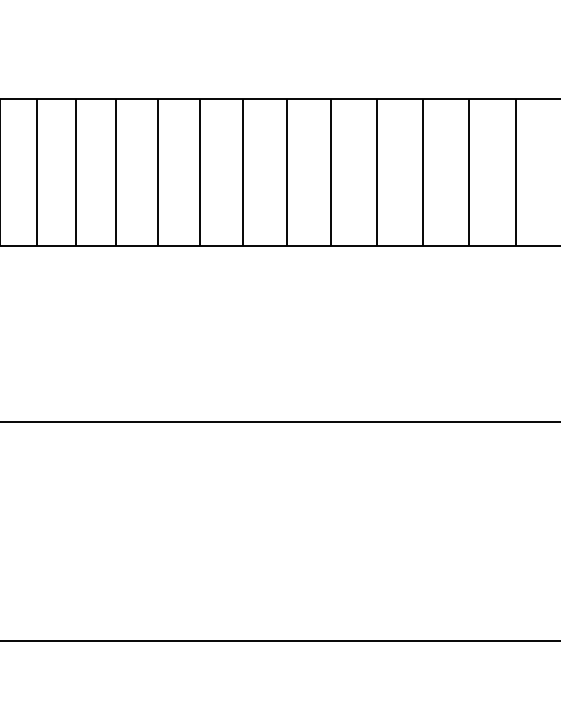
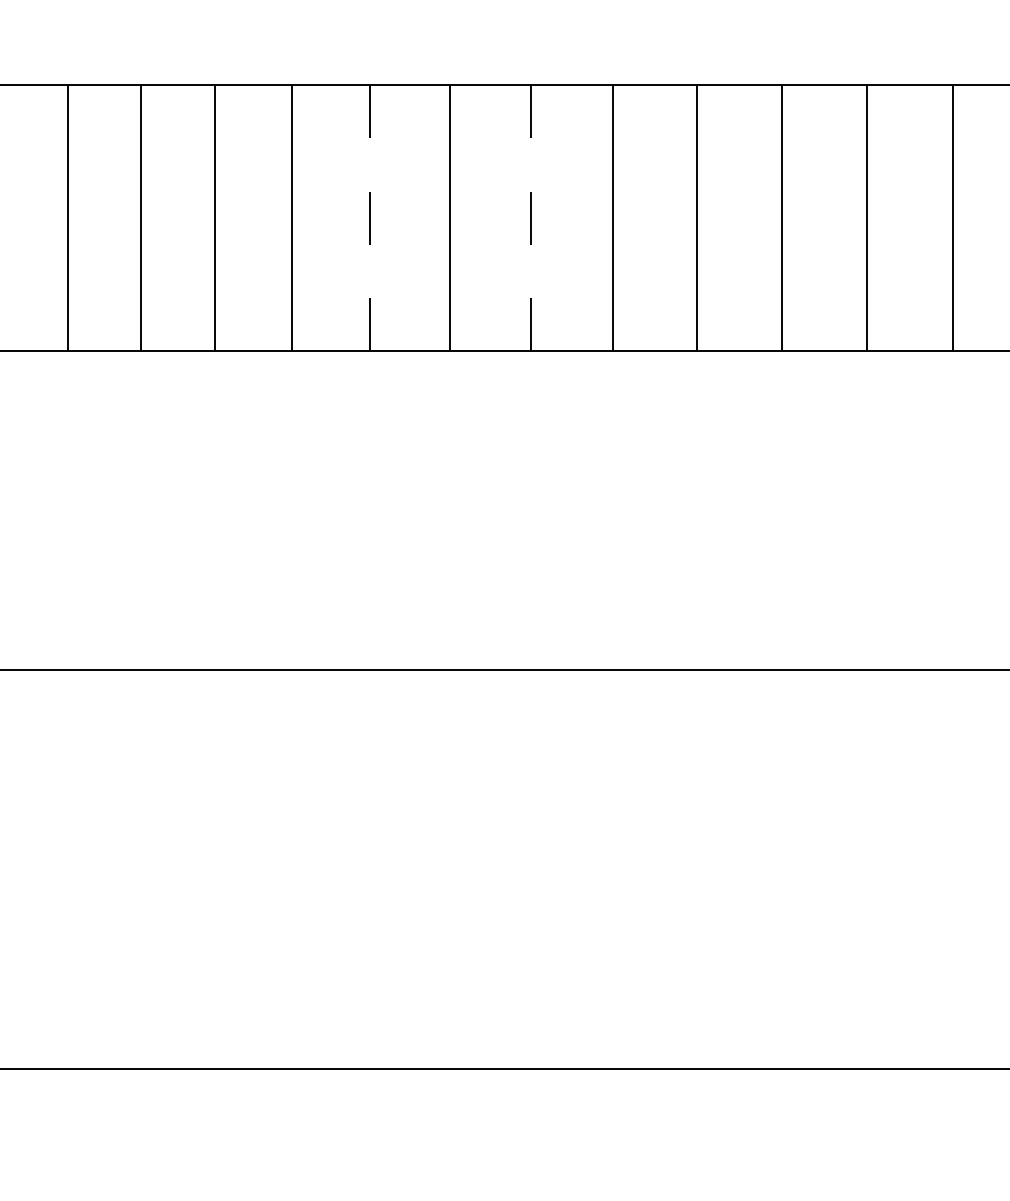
line: (242, 172) -> (369, 217), solid -> dashed
line: (331, 172) -> (531, 217), solid -> dashed

